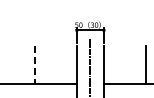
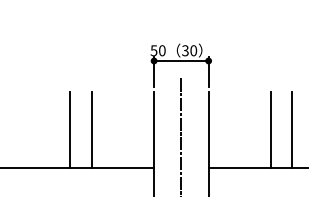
line: (45, 64) -> (91, 129), added
line: (134, 64) -> (269, 129), added
line: (35, 65) -> (71, 131), dashed -> solid

